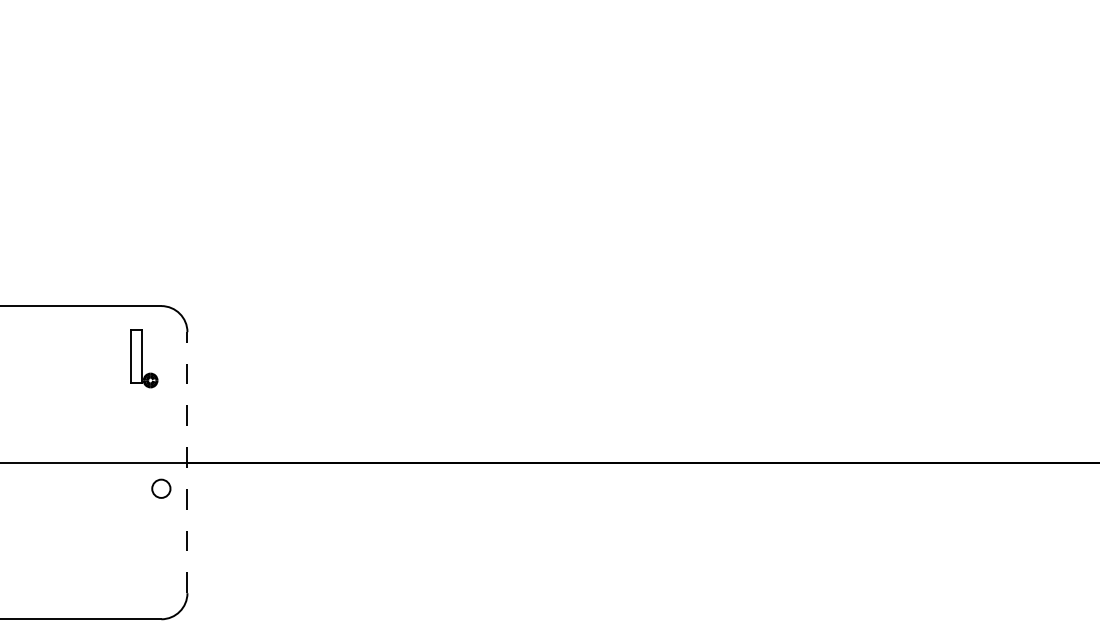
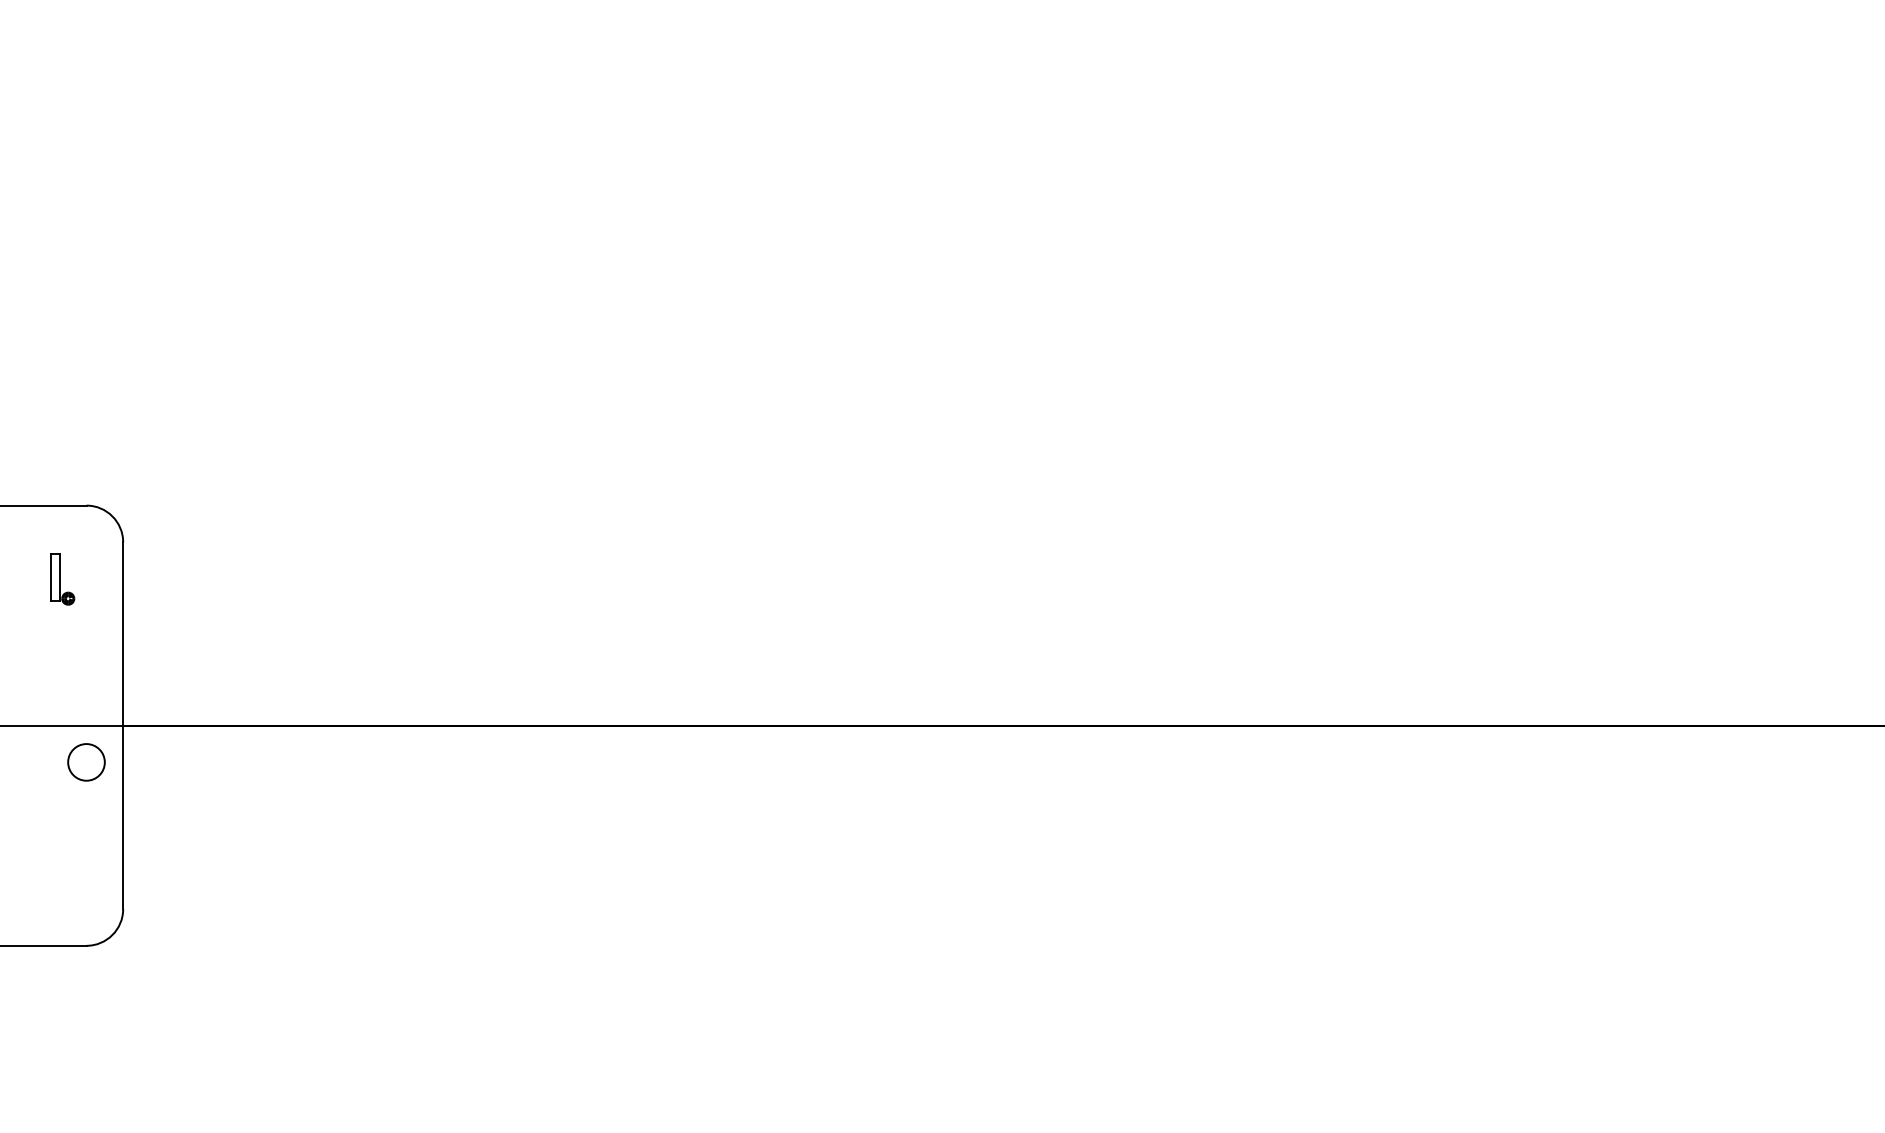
part: (144, 358) -> (62, 579), size x0.62
line: (187, 462) -> (123, 725), dashed -> solid
circle: (161, 488) -> (86, 762), size x1.43

